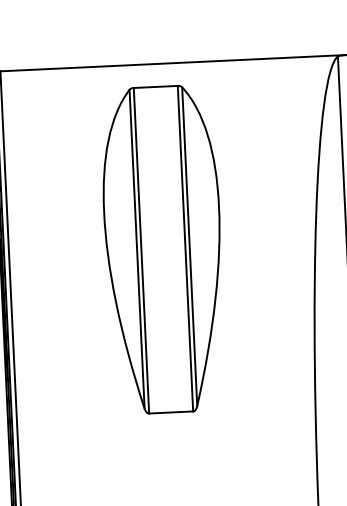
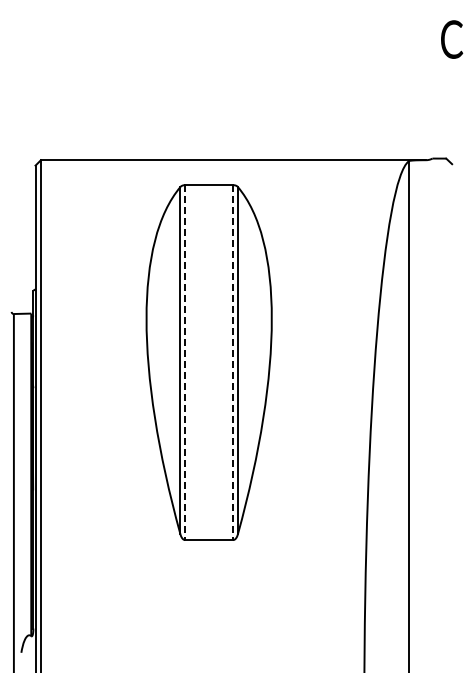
line: (185, 249) -> (233, 363), solid -> dashed
line: (141, 251) -> (185, 363), solid -> dashed

